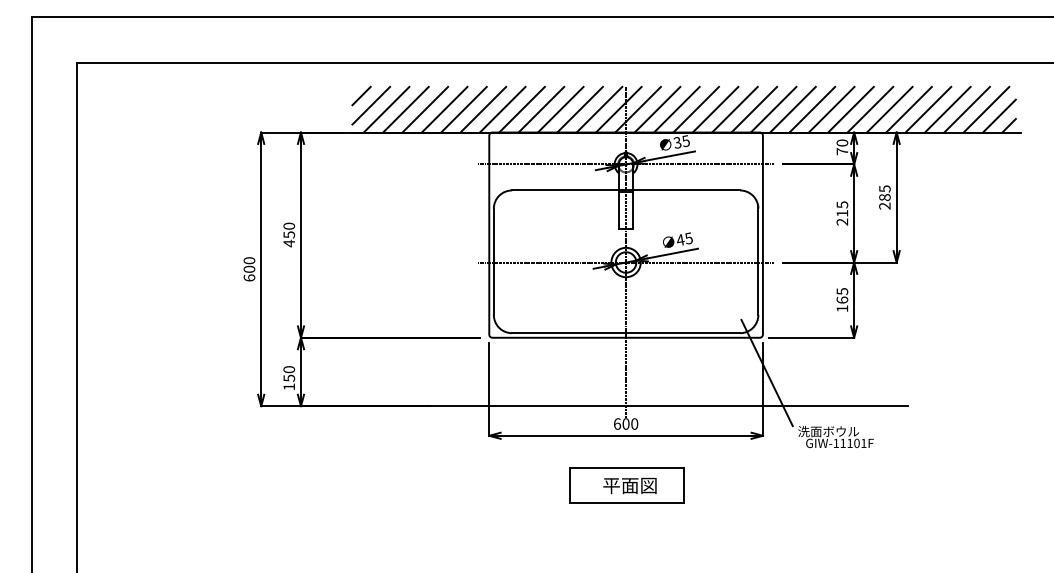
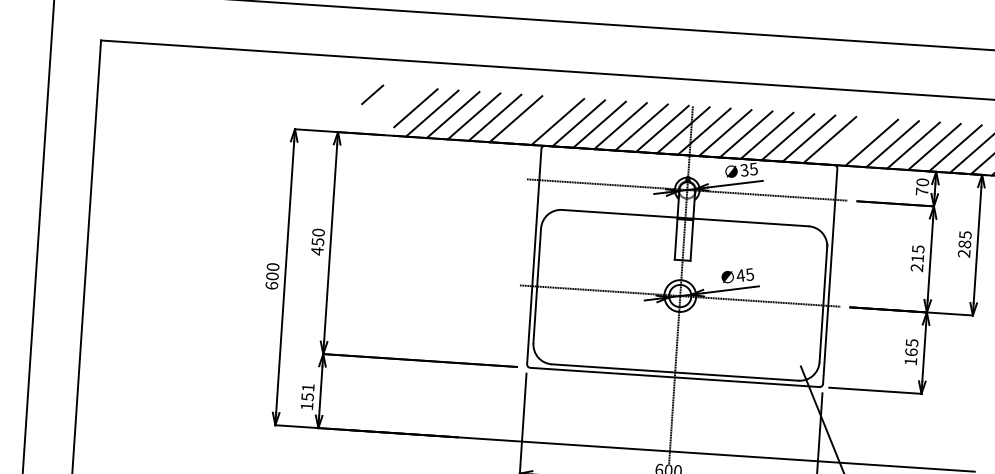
line: (361, 95) -> (372, 94), moved
line: (483, 109) -> (537, 120), removed
line: (773, 109) -> (850, 141), removed
text: (289, 369) -> (308, 387), 150 -> 151

